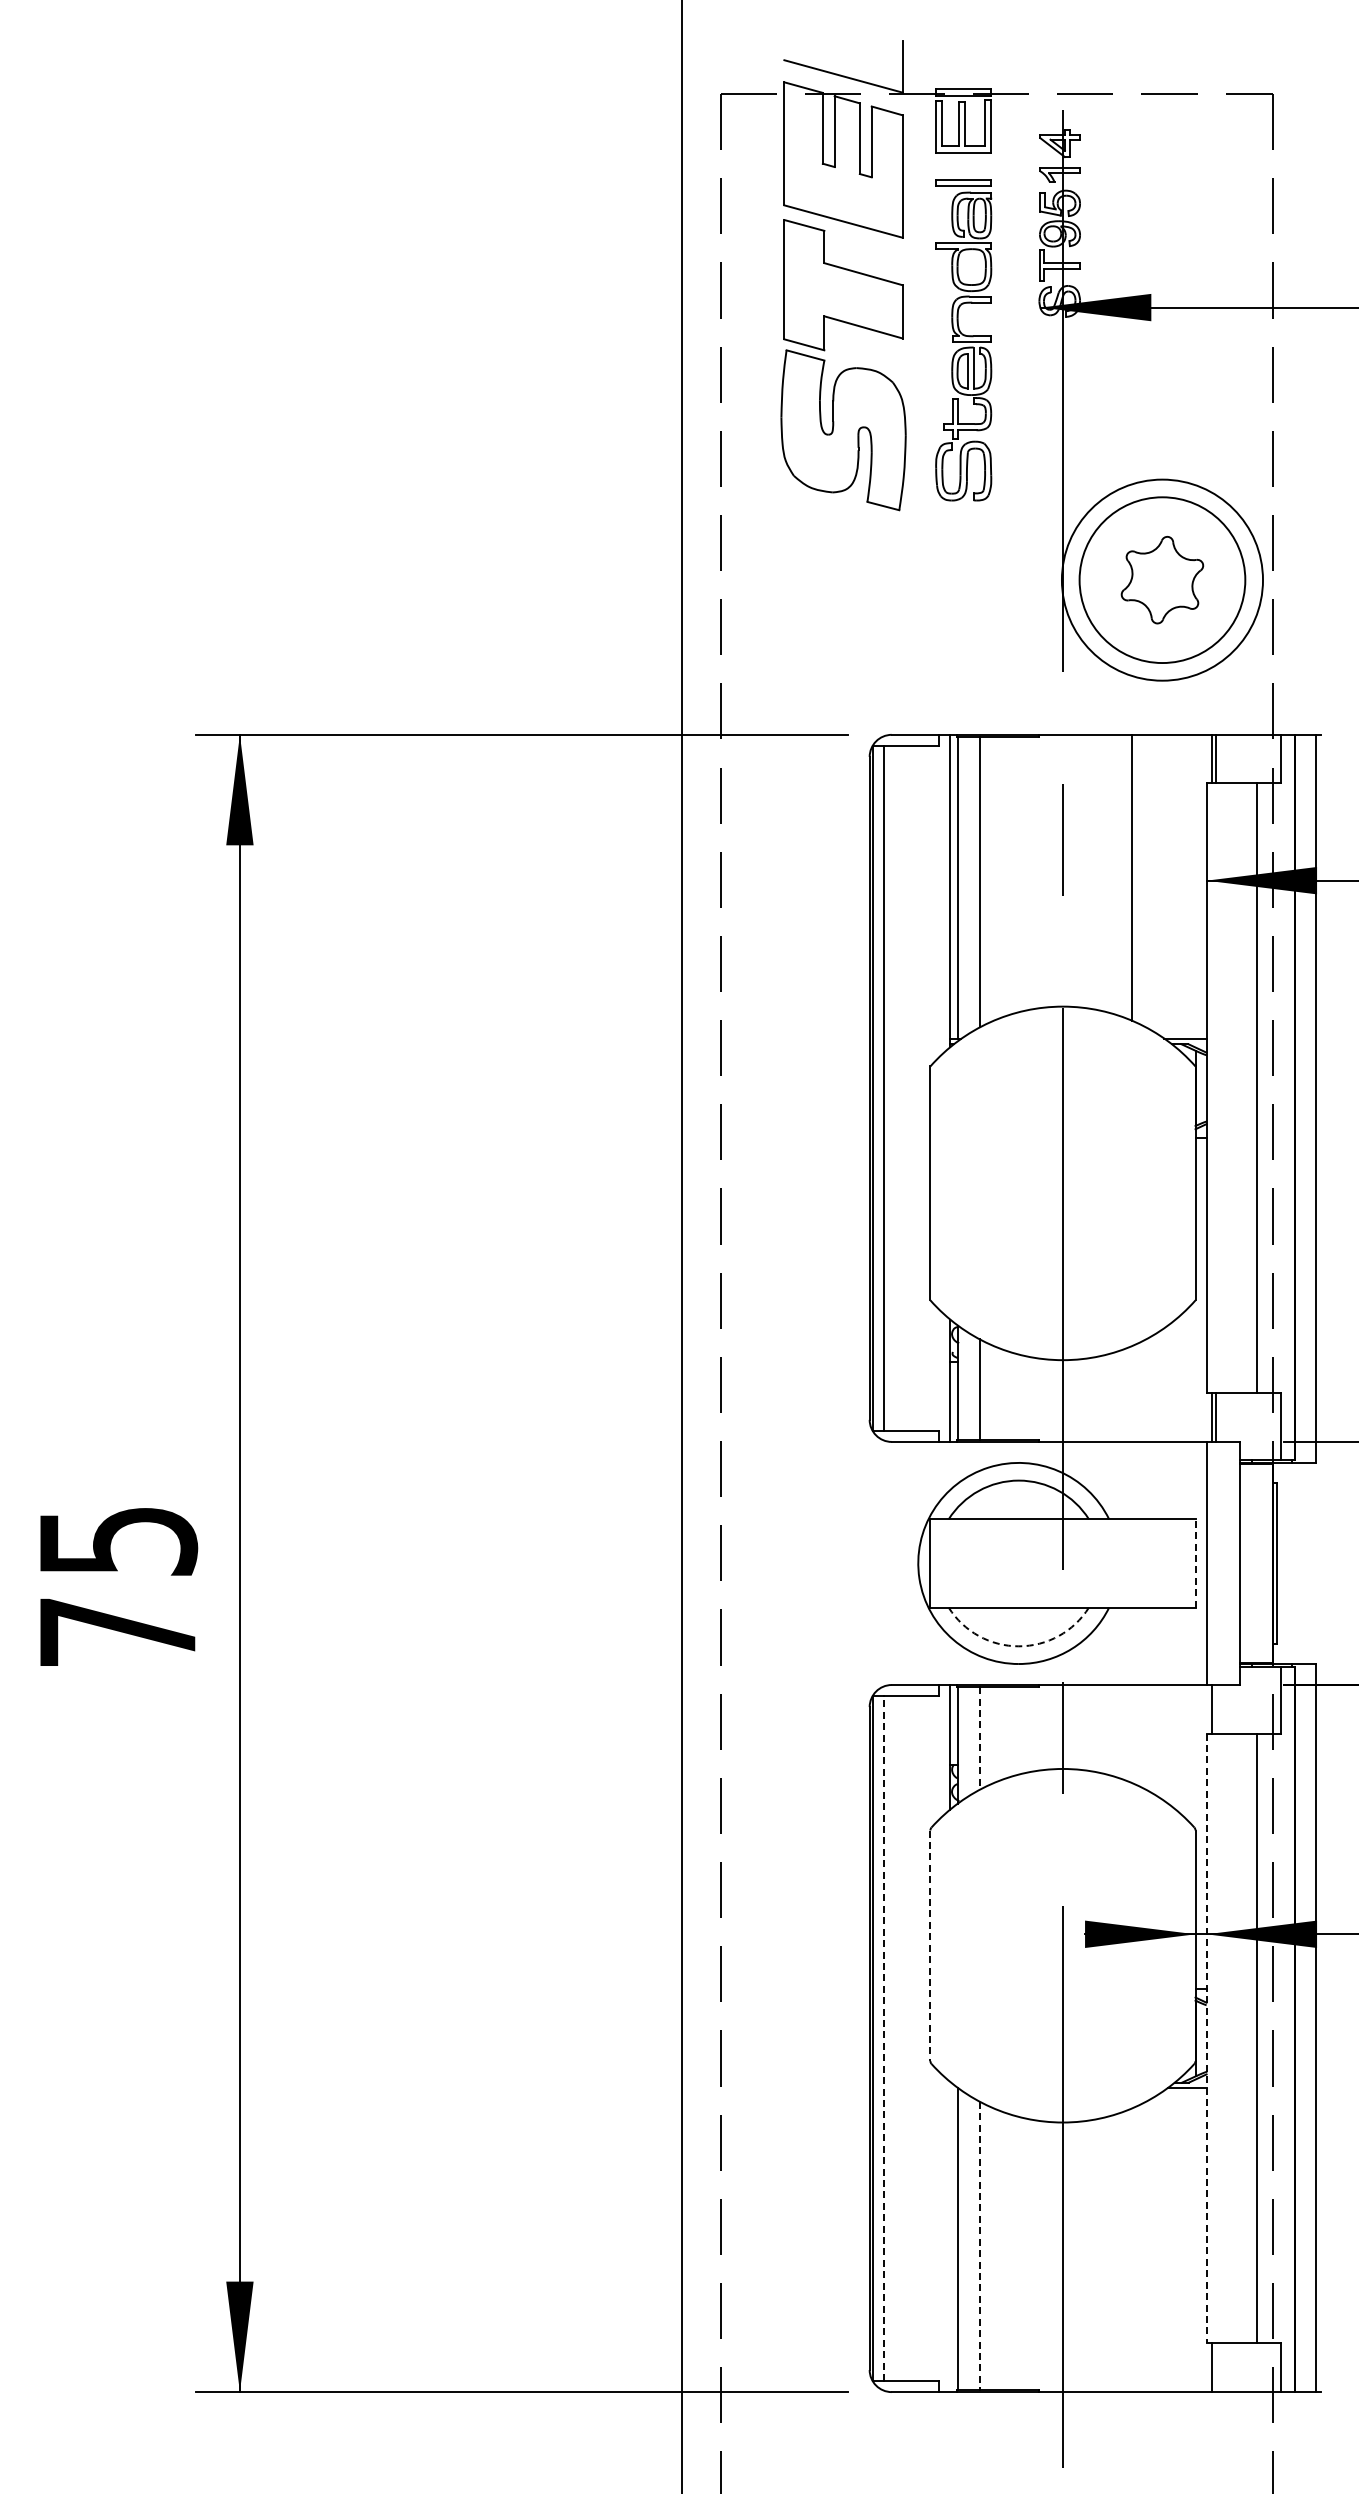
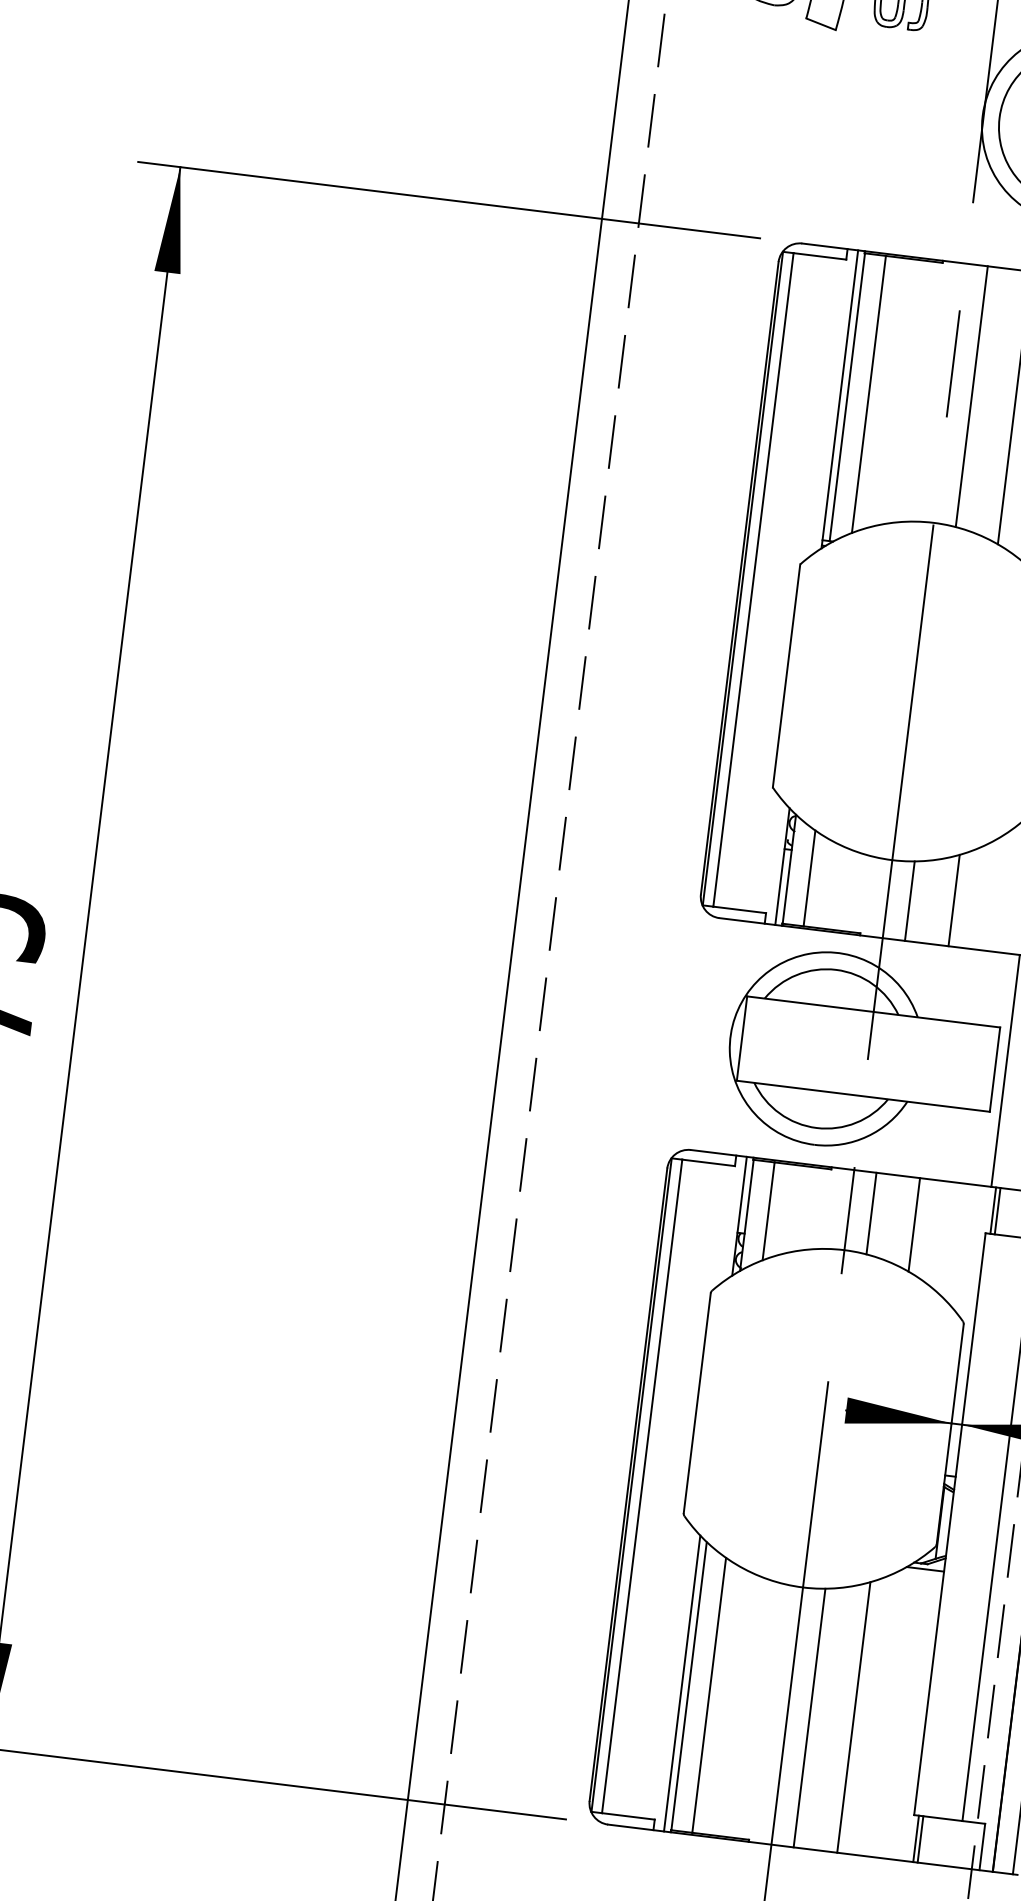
line: (1086, 871) -> (972, 396), added
line: (1131, 1393) -> (953, 899), added
line: (1086, 1399) -> (910, 900), added
line: (1195, 1562) -> (995, 1068), dashed -> solid
arc: (1018, 1646) -> (816, 1128), dashed -> solid
line: (1216, 1709) -> (997, 1211), added
line: (1086, 1727) -> (871, 1213), added
line: (1131, 1733) -> (913, 1224), added
line: (979, 1739) -> (768, 1212), dashed -> solid
line: (930, 1946) -> (697, 1404), dashed -> solid
line: (884, 2038) -> (642, 1486), dashed -> solid
line: (1206, 2038) -> (949, 1524), dashed -> solid
line: (950, 2237) -> (682, 1683), added
line: (979, 2246) -> (708, 1695), dashed -> solid
line: (1131, 2250) -> (853, 1717), added
line: (1086, 2256) -> (809, 1718), added
line: (1216, 2367) -> (920, 1839), added

